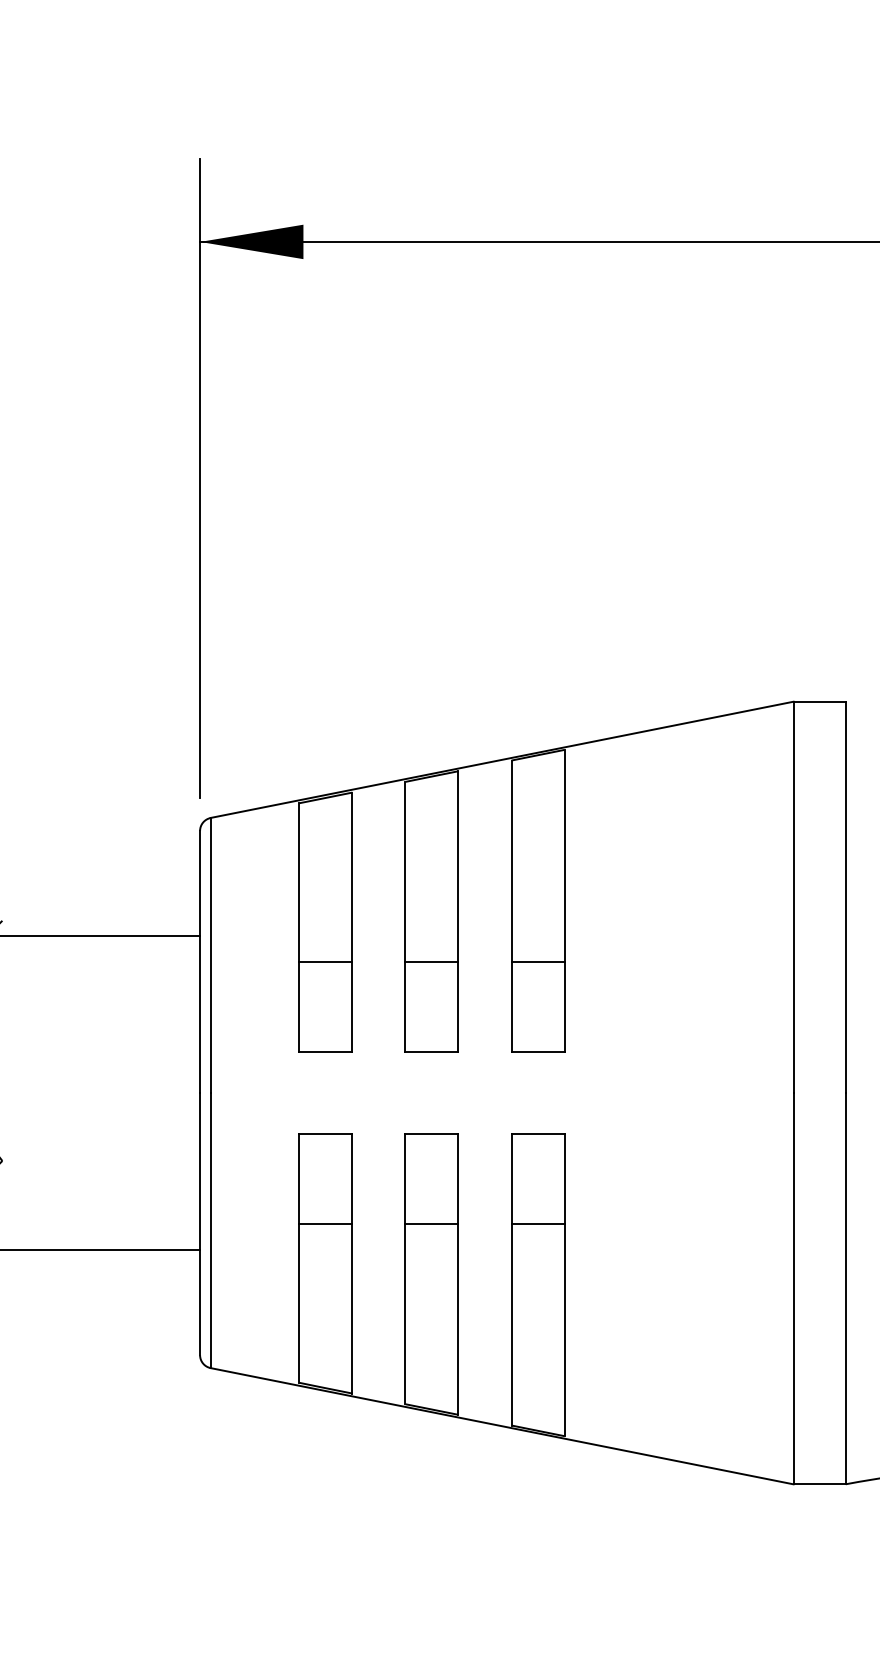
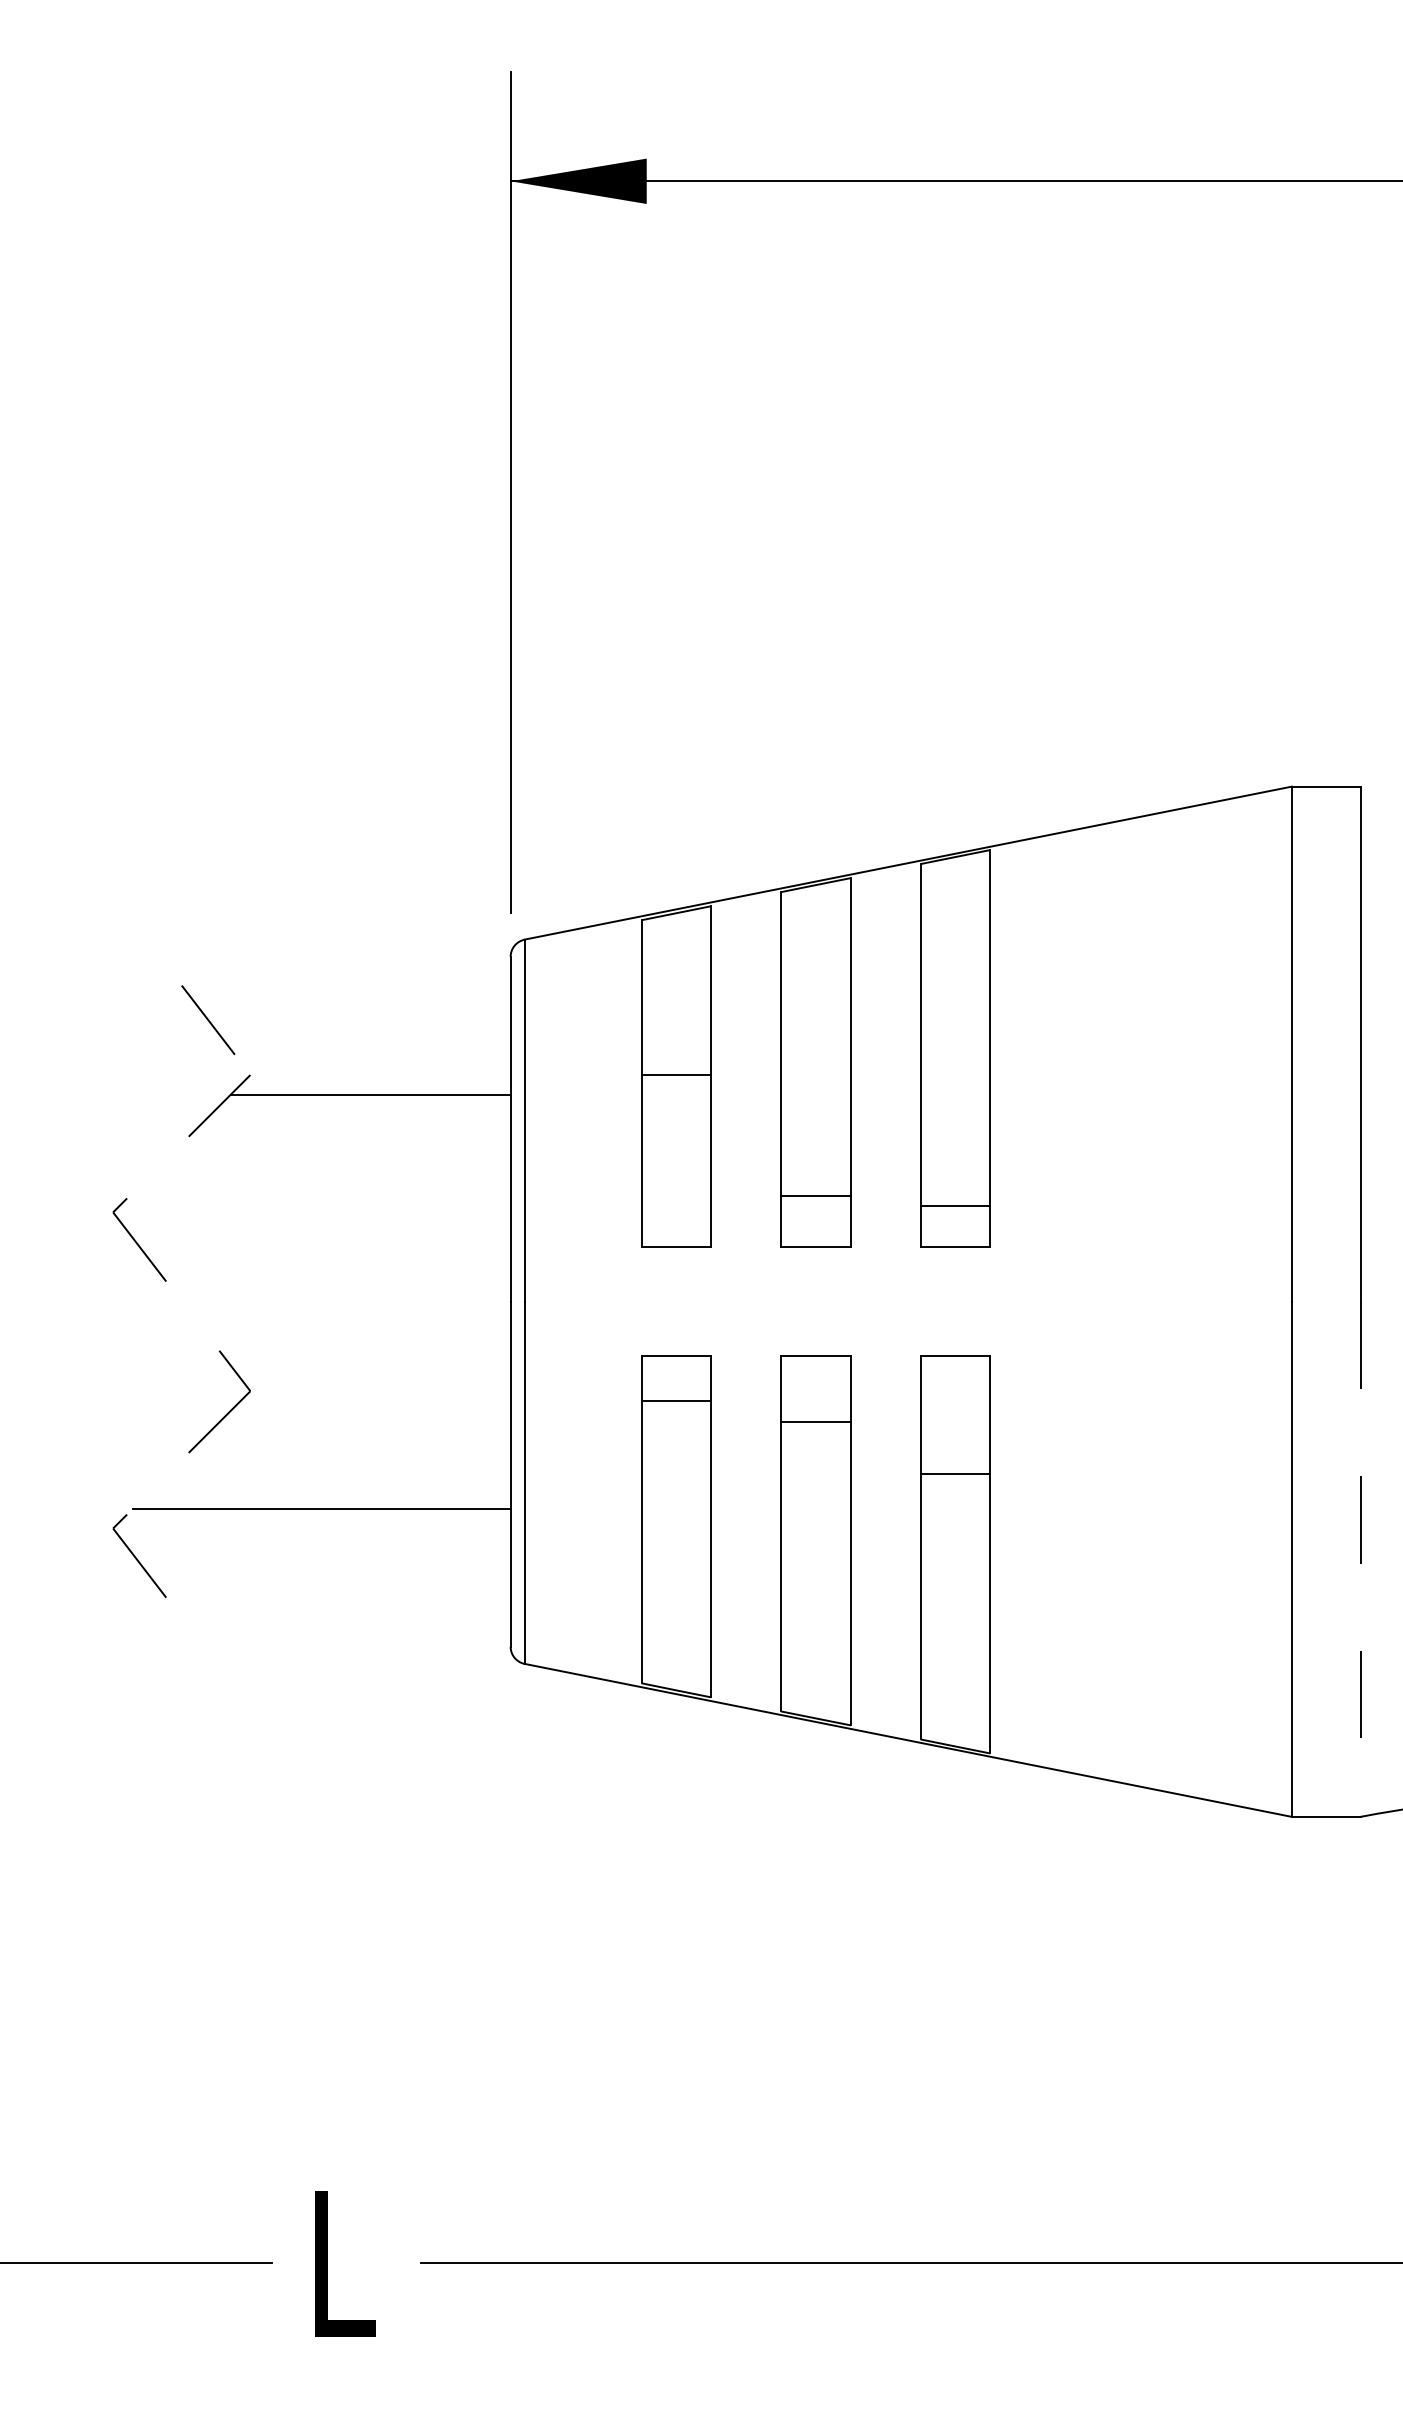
line: (326, 962) -> (676, 1074), moved
line: (431, 962) -> (815, 1195), moved
line: (537, 962) -> (955, 1205), moved
line: (326, 1223) -> (676, 1400), moved
line: (431, 1223) -> (815, 1421), moved
line: (845, 1288) -> (1360, 1559), solid -> dashed

